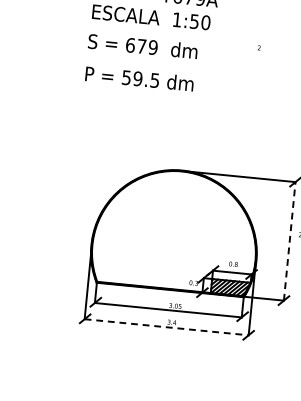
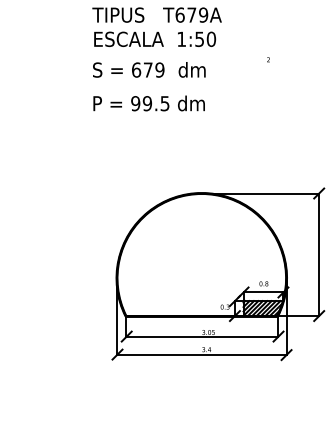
text: (126, 77) -> (135, 103), 59.5 -> 99.5
line: (290, 241) -> (319, 254), dashed -> solid
line: (166, 327) -> (201, 355), dashed -> solid

